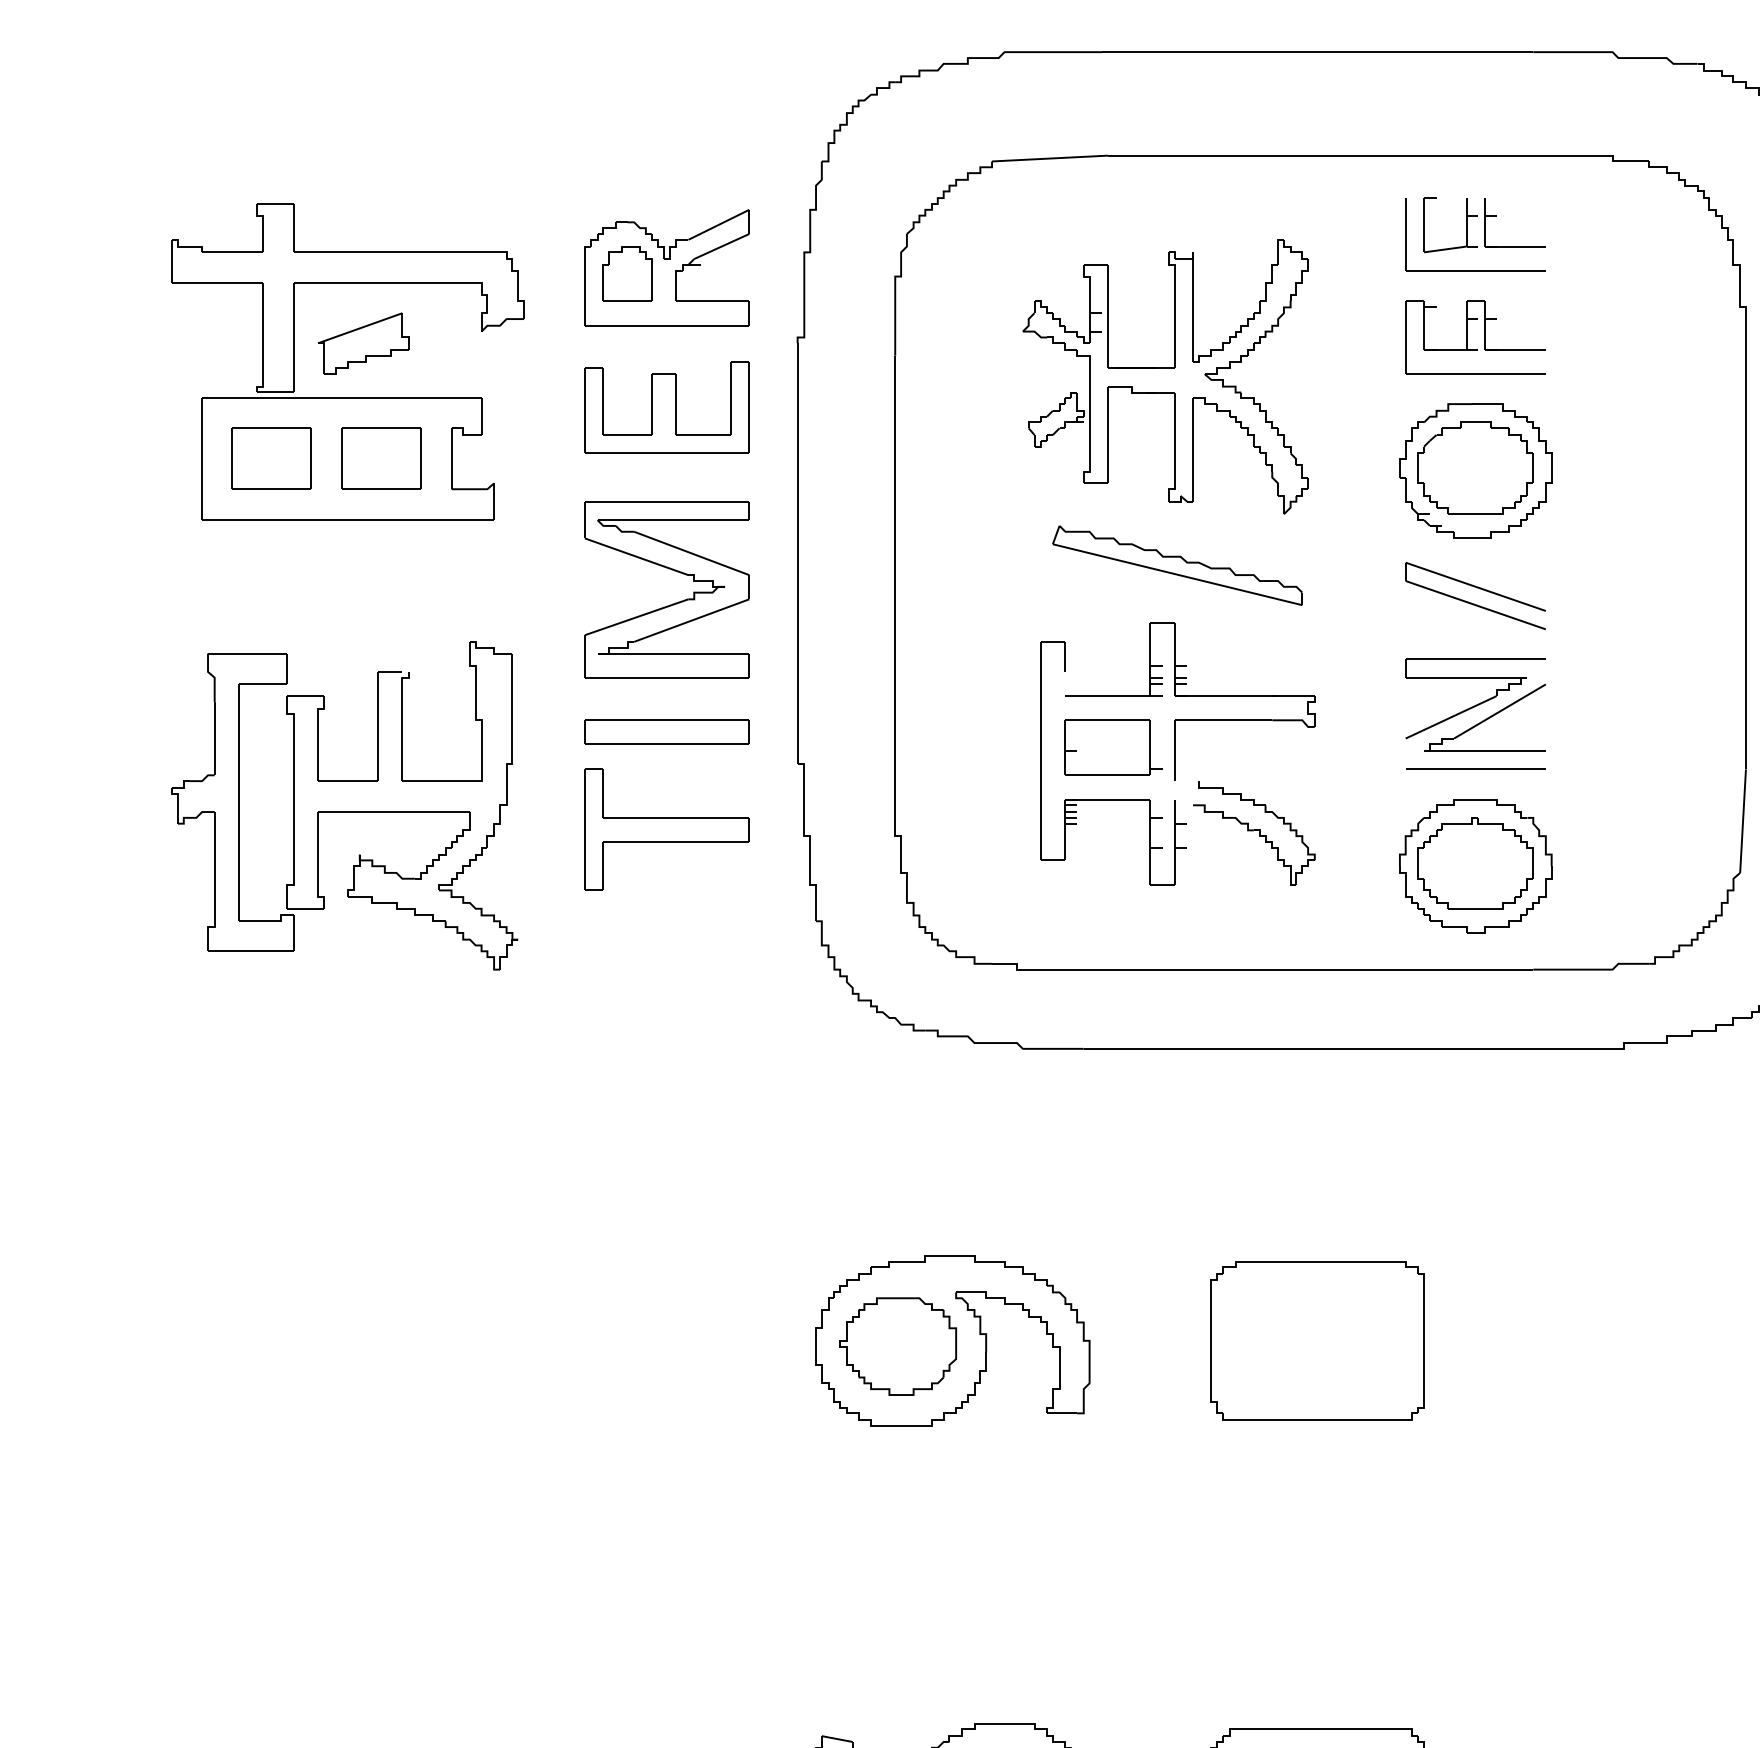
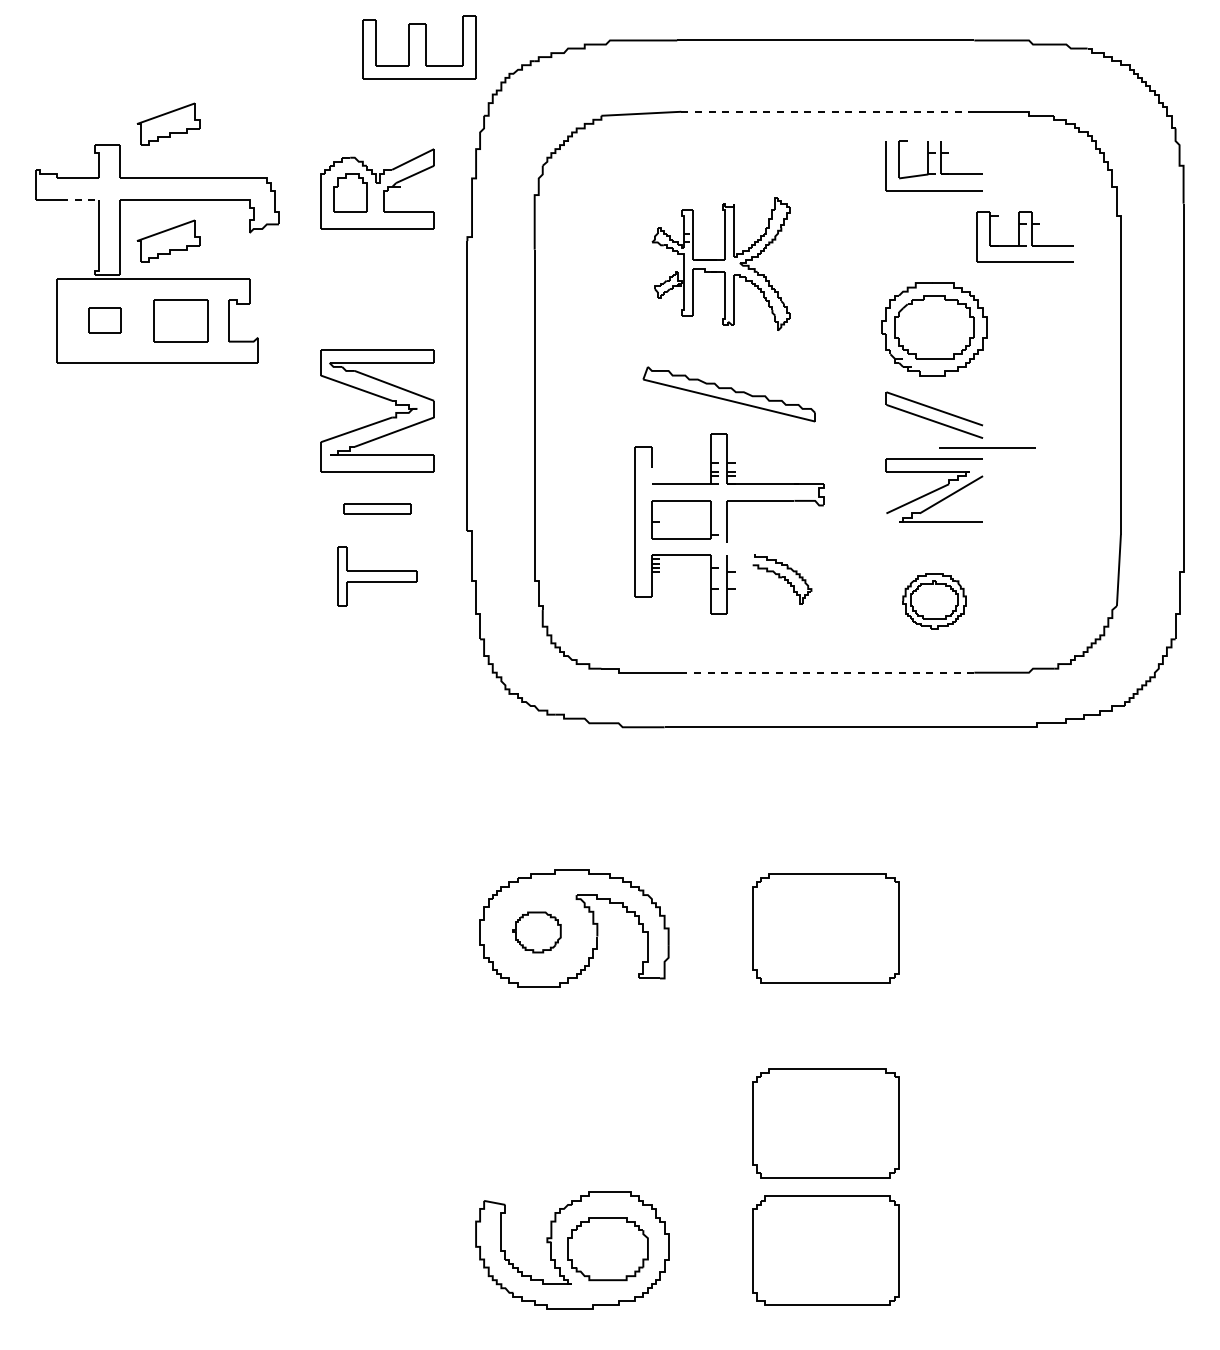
line: (1320, 155) -> (827, 111), solid -> dashed
part: (363, 172) -> (168, 123), added
line: (236, 282) -> (80, 199), solid -> dashed
part: (1473, 336) -> (1024, 236), moved
part: (1164, 377) -> (720, 264), size x0.7
part: (667, 407) -> (419, 47), moved
part: (270, 458) -> (104, 320), size x0.6
part: (667, 732) -> (377, 509), size x0.6
line: (1475, 769) -> (987, 447), moved
part: (343, 805) -> (154, 559), removed
part: (667, 830) -> (377, 576), size x0.7
part: (1254, 832) -> (782, 578), size x0.7
part: (1475, 864) -> (934, 600), size x0.6
line: (1320, 969) -> (827, 672), solid -> dashed
part: (897, 1346) -> (536, 932), size x0.6
part: (1317, 1623) -> (825, 1123), added

